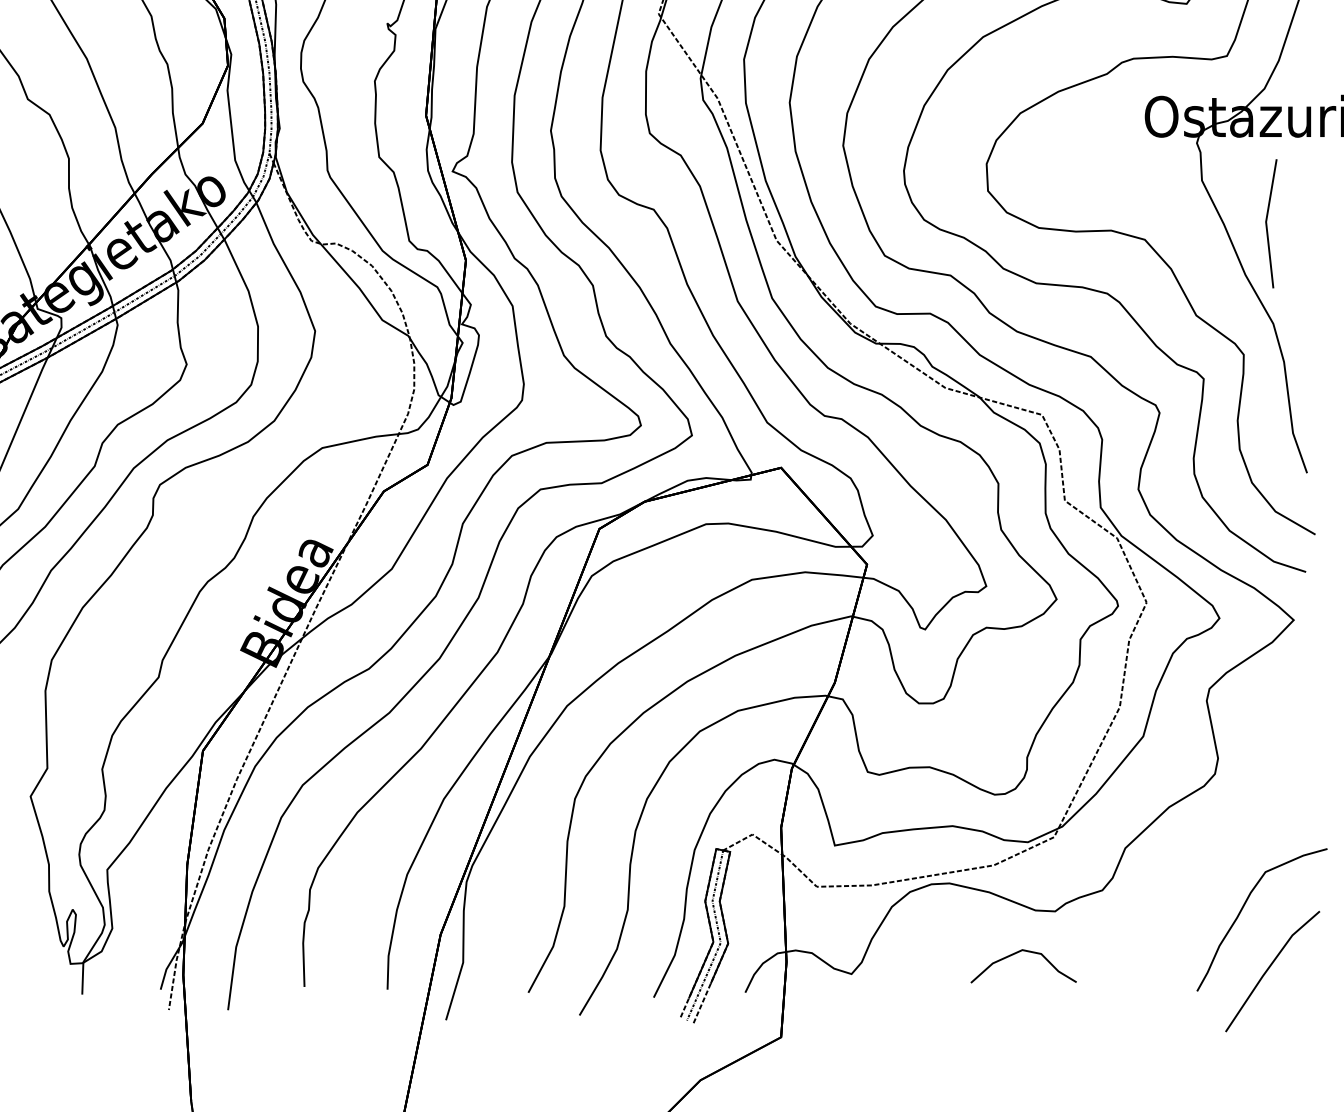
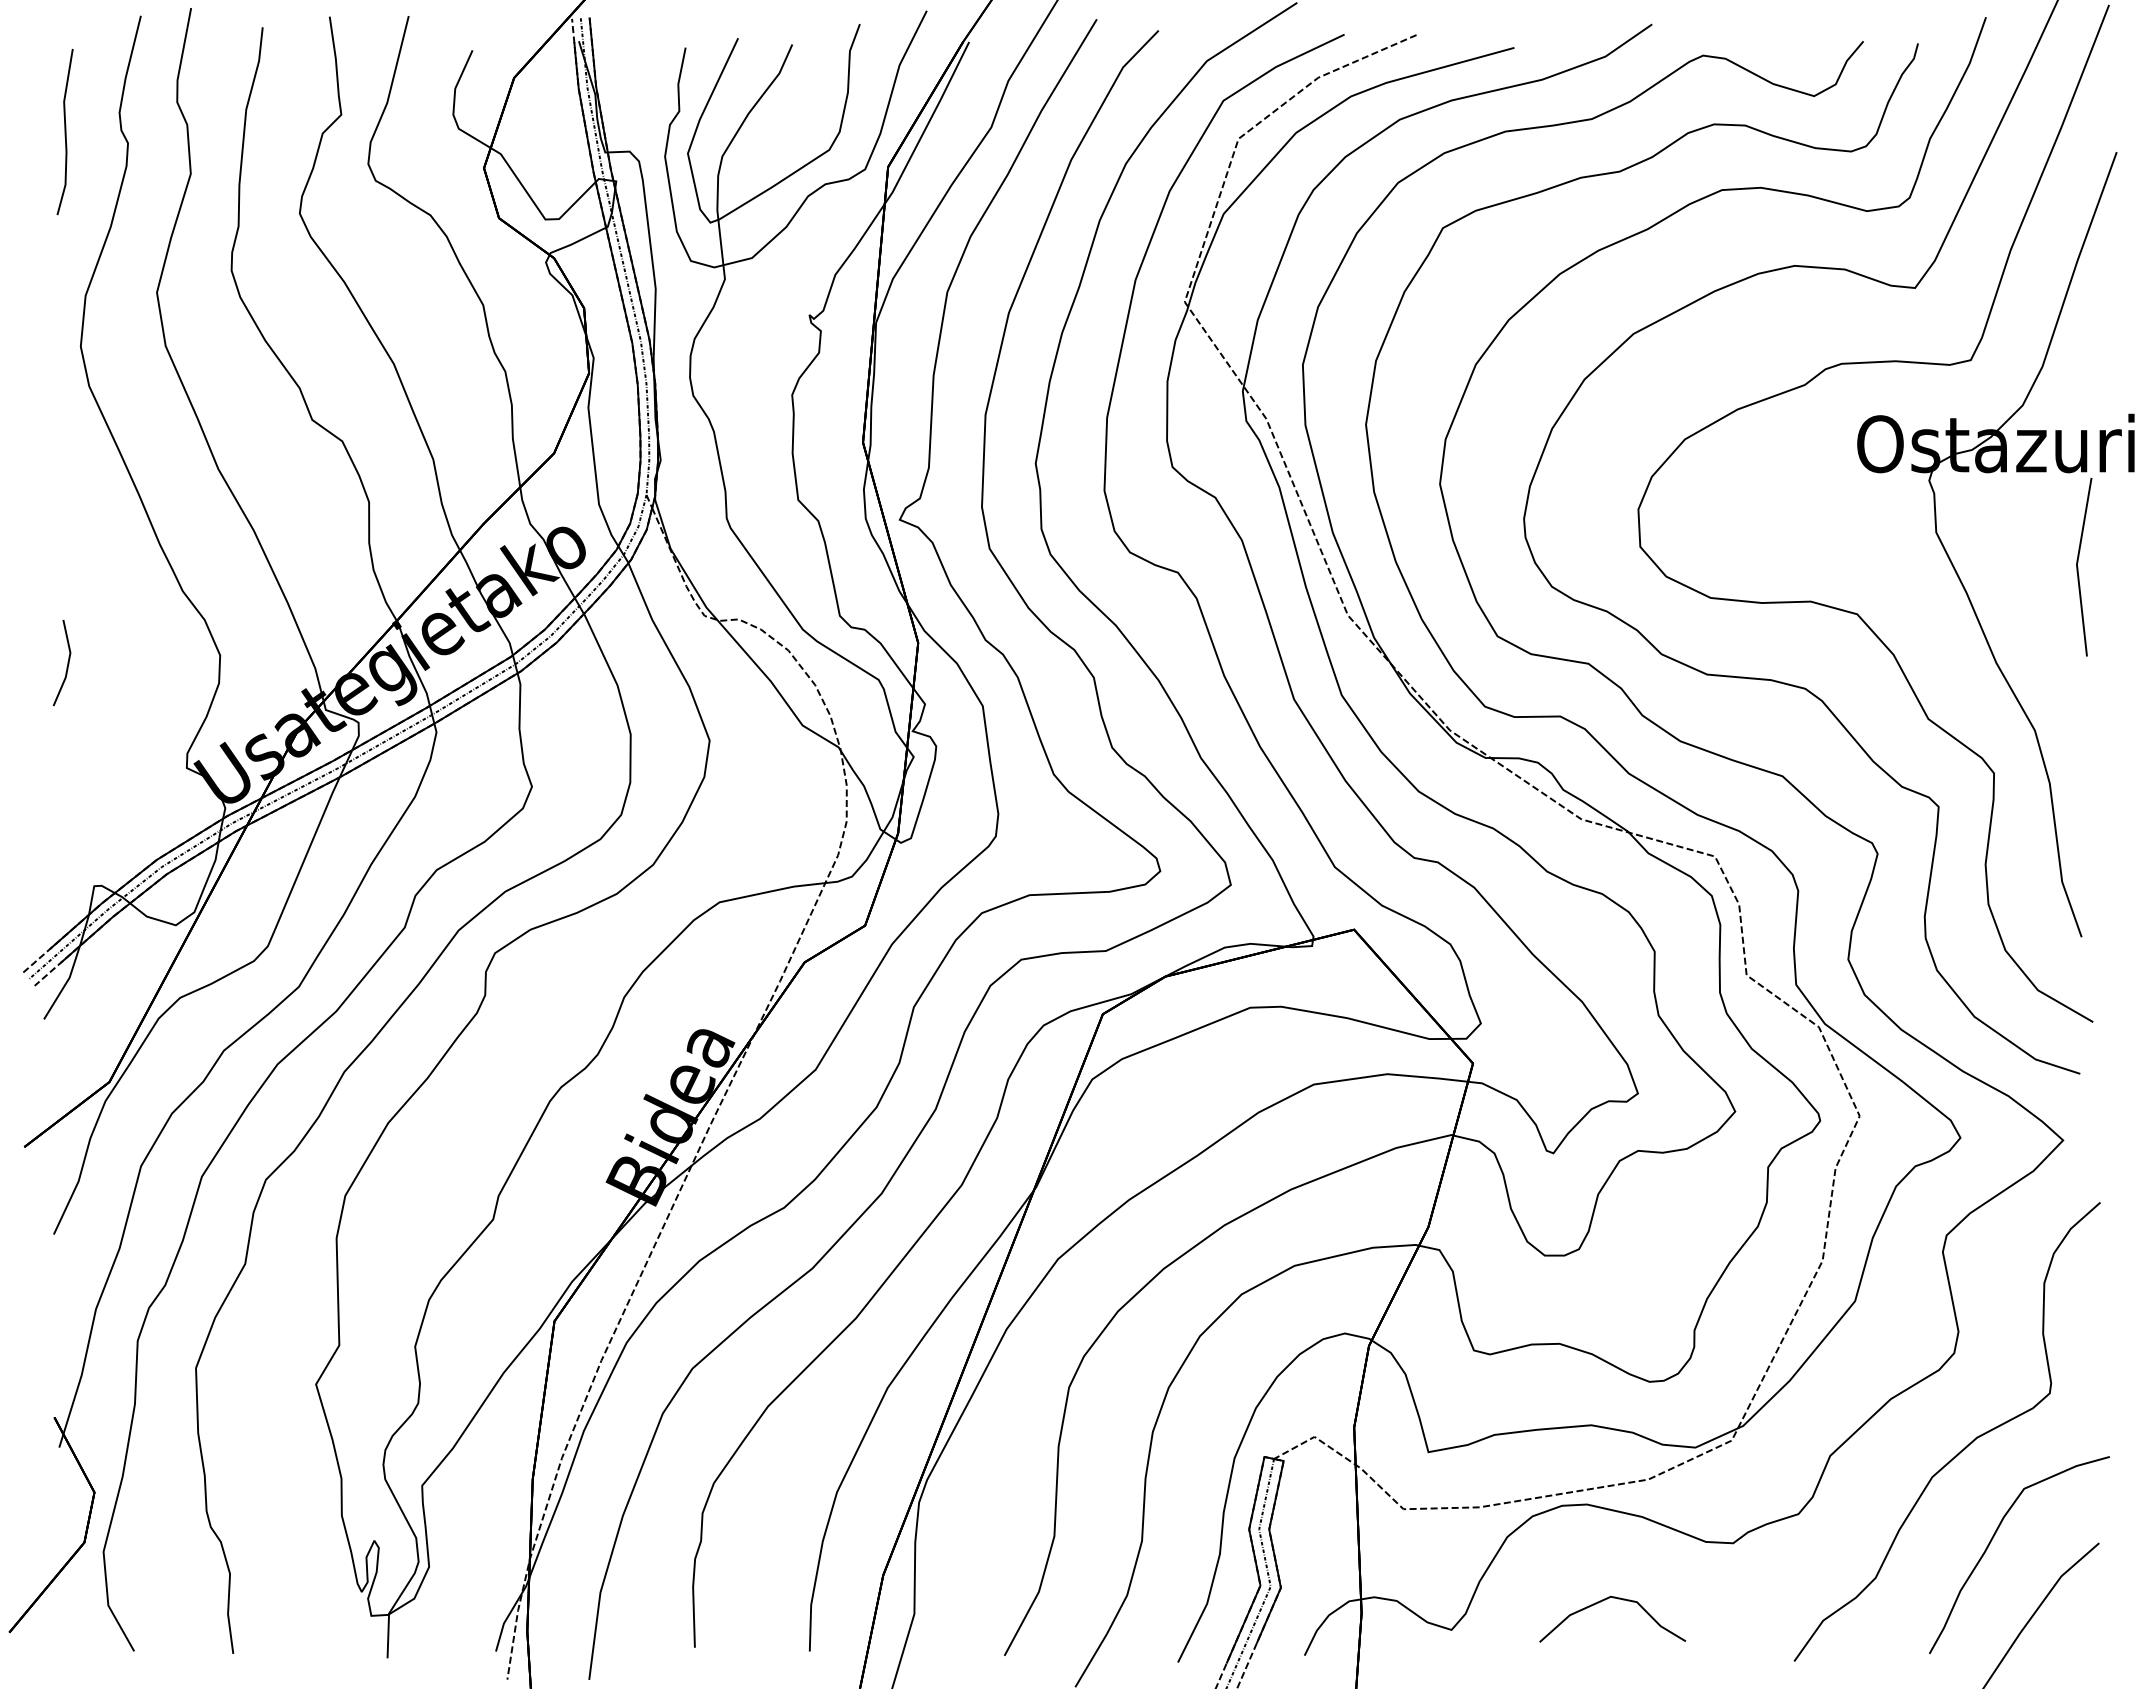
line: (1267, 224) -> (2078, 567), moved
curve: (1218, 845) -> (1959, 1451), added
curve: (1017, 953) -> (1603, 1601), moved

